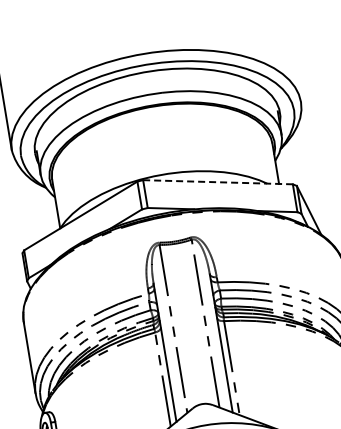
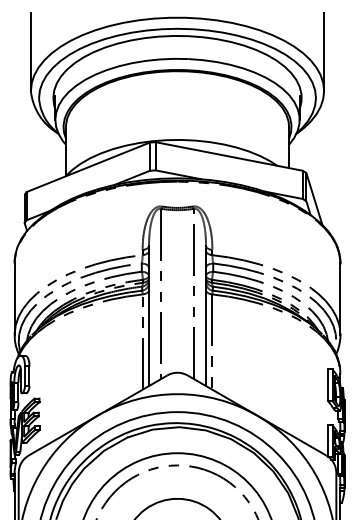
line: (294, 63) -> (324, 51), added
line: (218, 182) -> (229, 156), dashed -> solid

